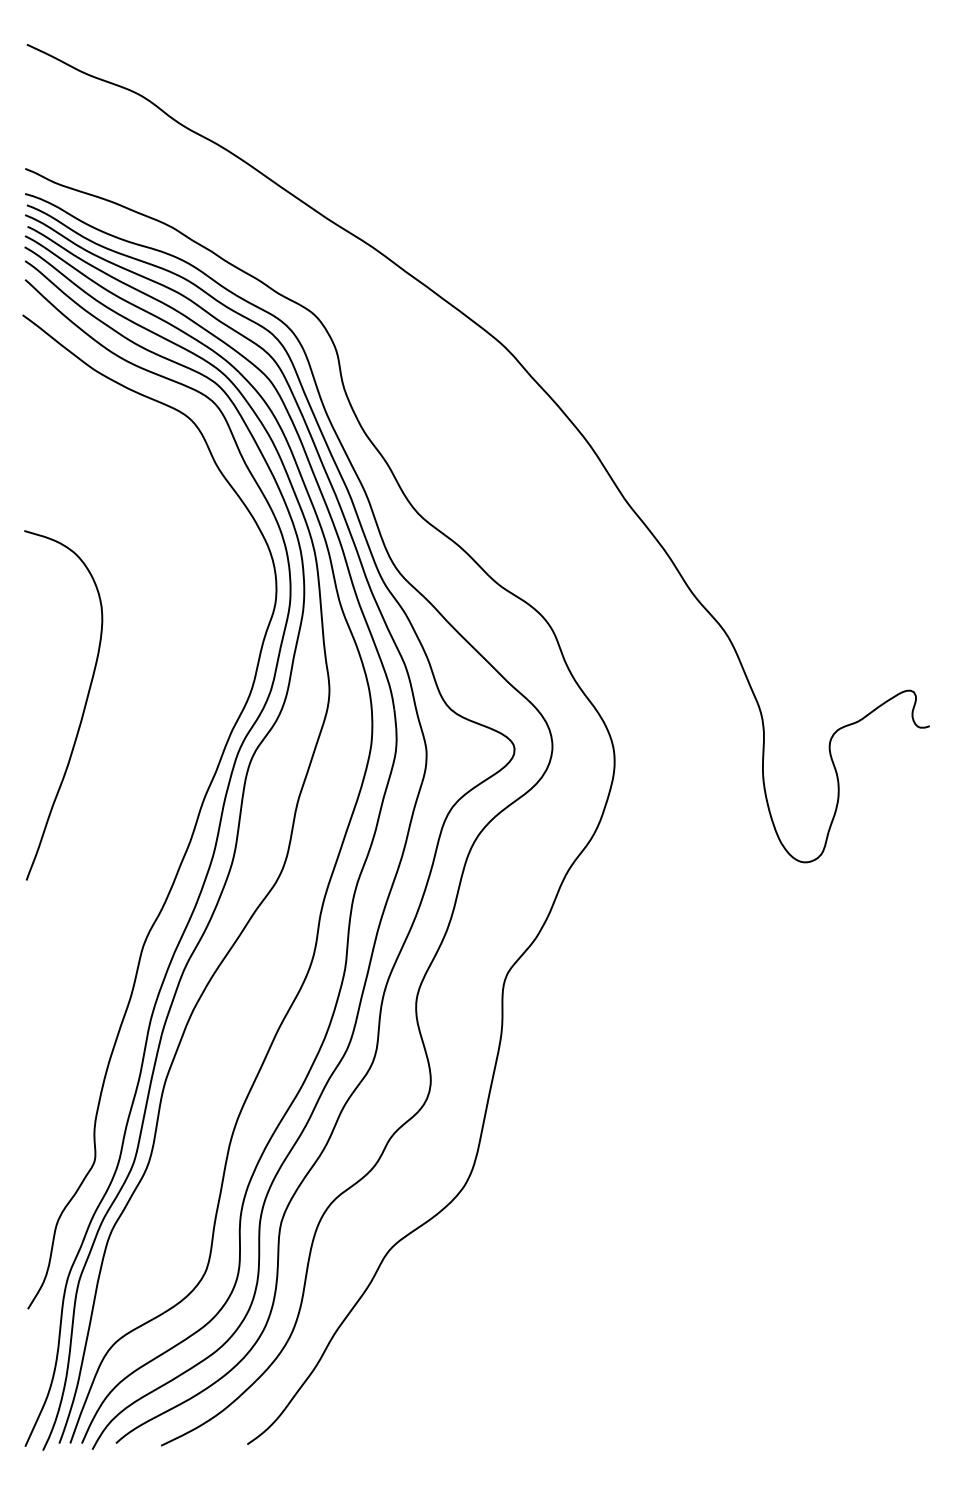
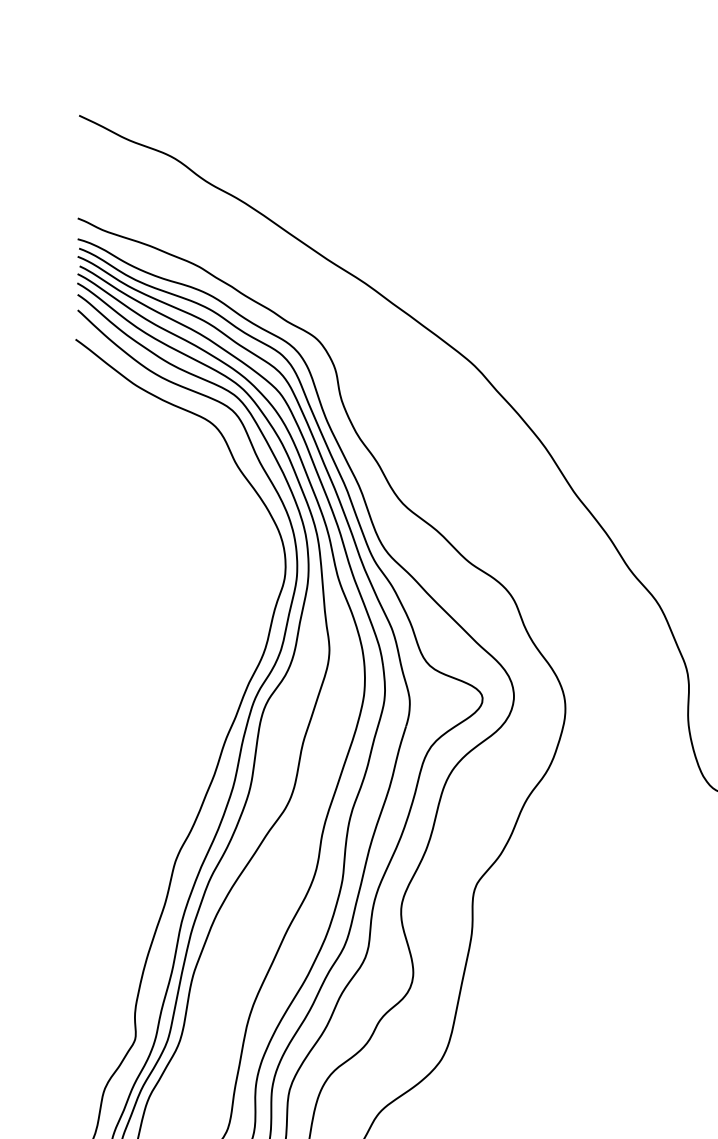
curve: (83, 708) -> (125, 664), removed

